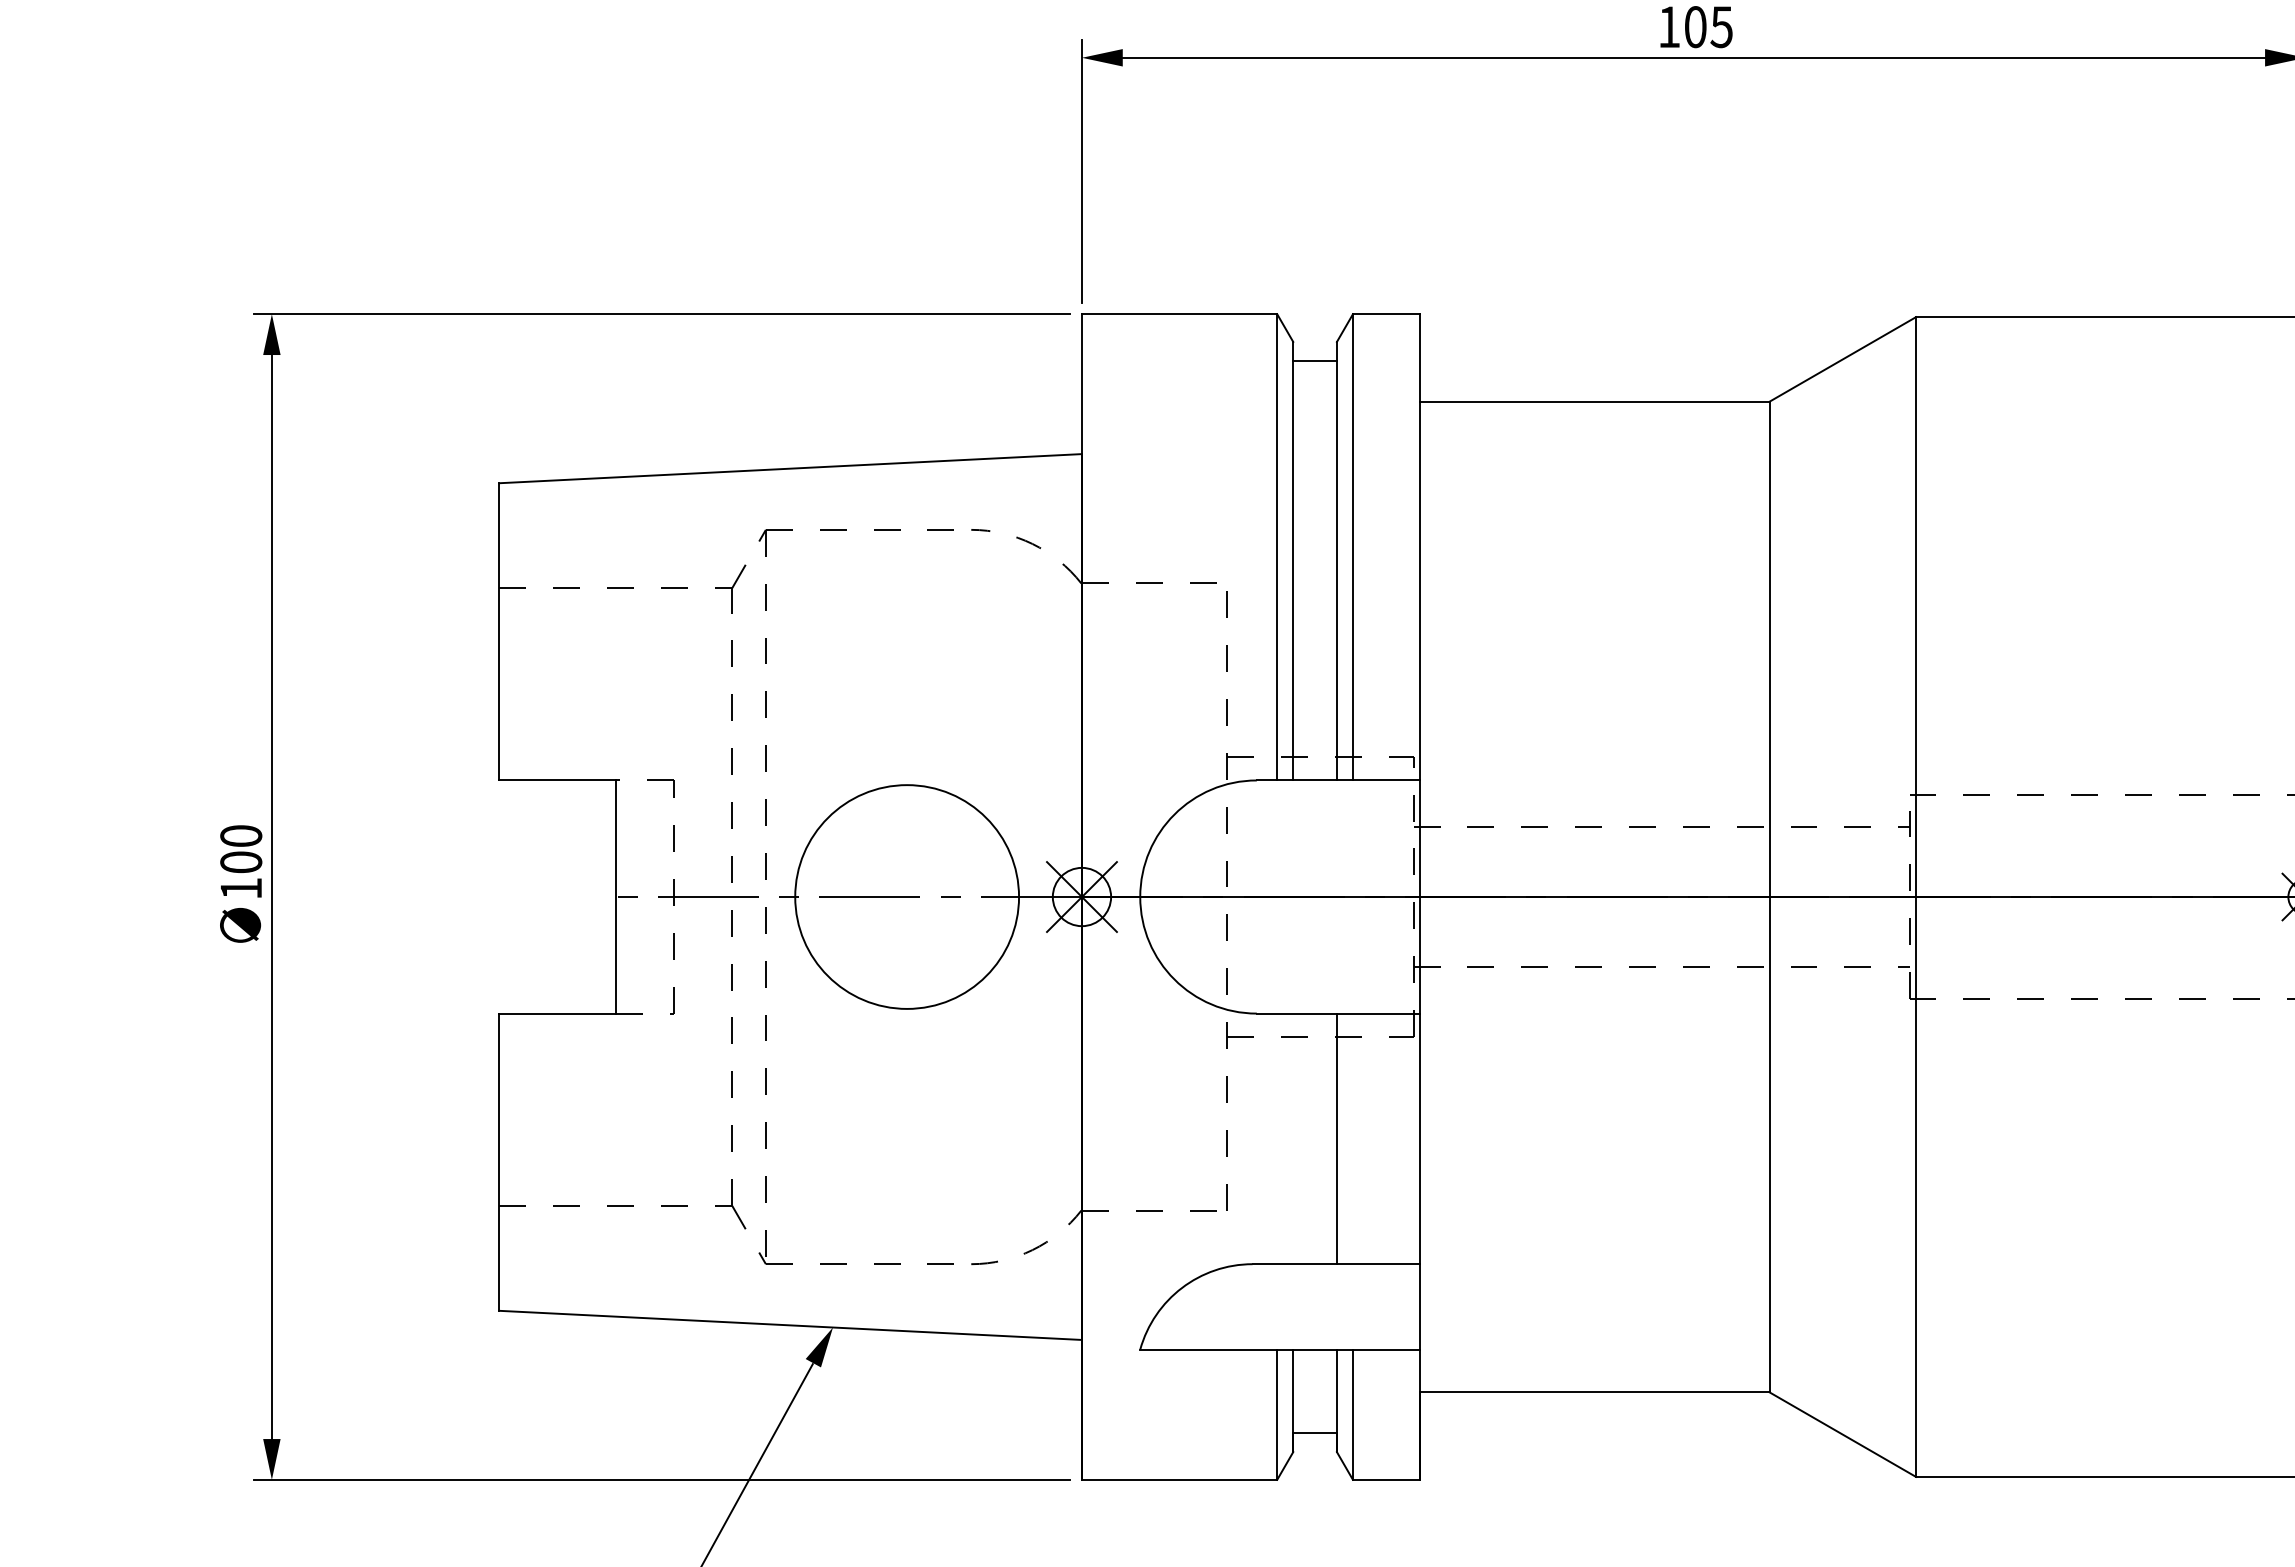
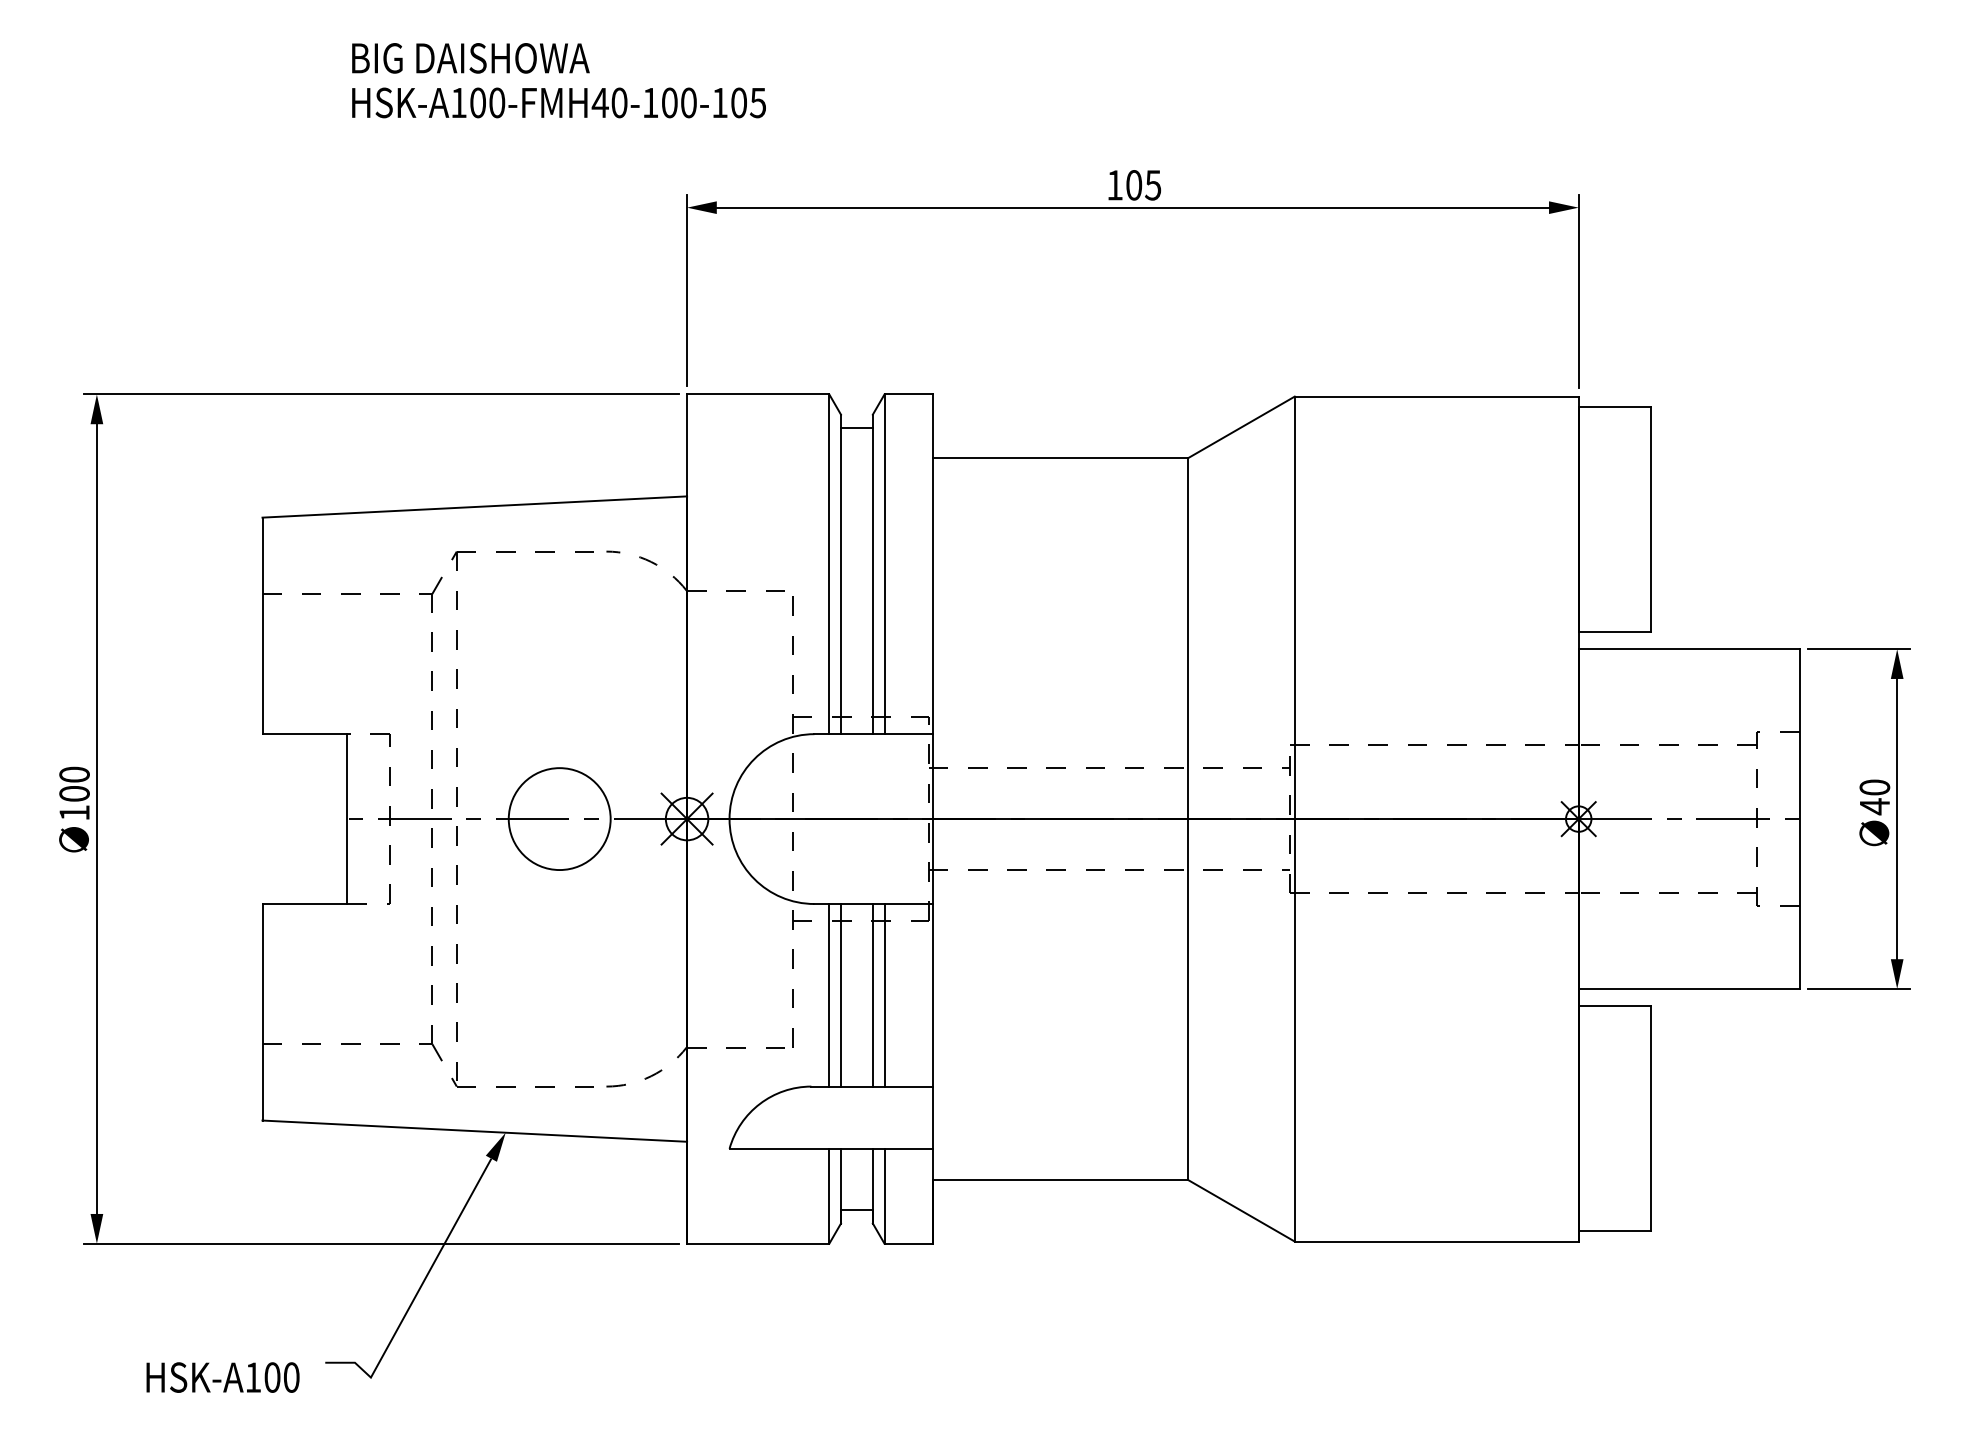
circle: (906, 897) -> (559, 819), size x0.62
line: (1277, 1139) -> (829, 995), added
line: (1293, 1139) -> (841, 995), added
line: (1352, 1139) -> (884, 995), added

